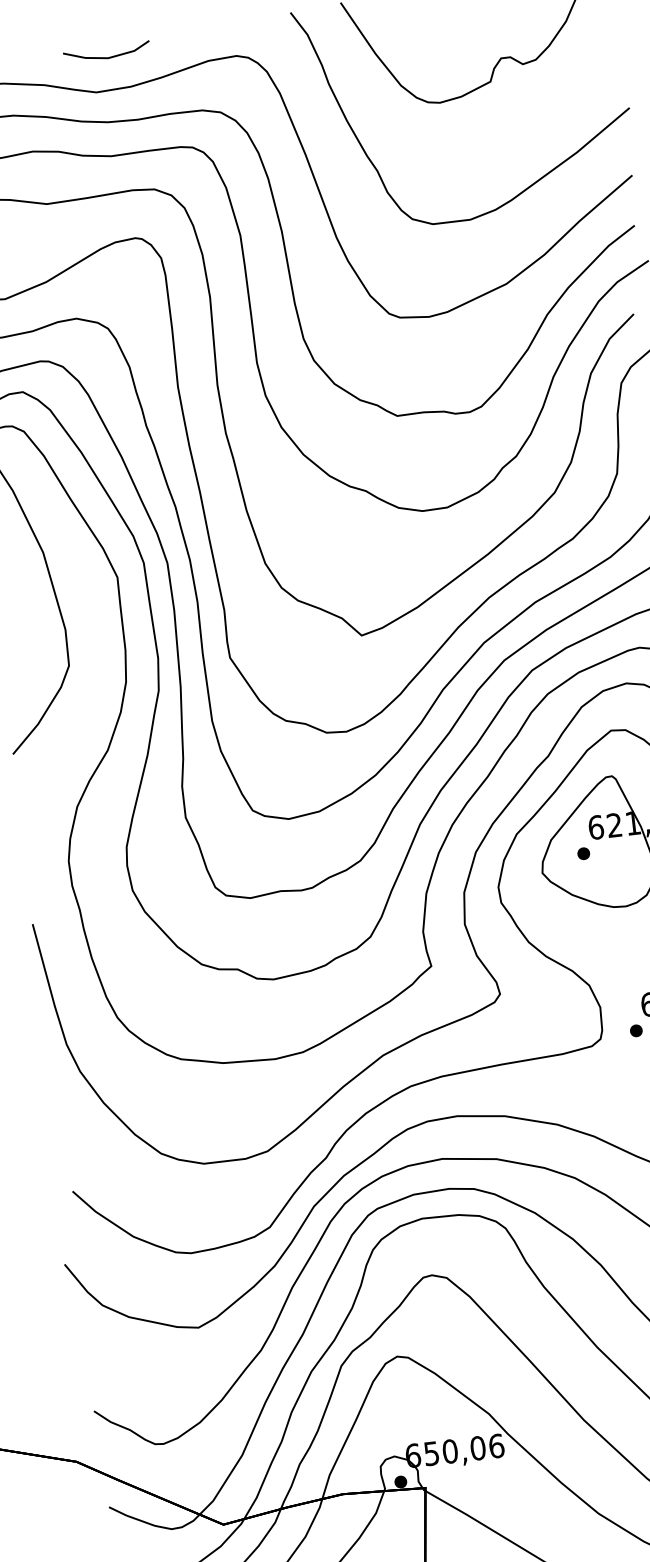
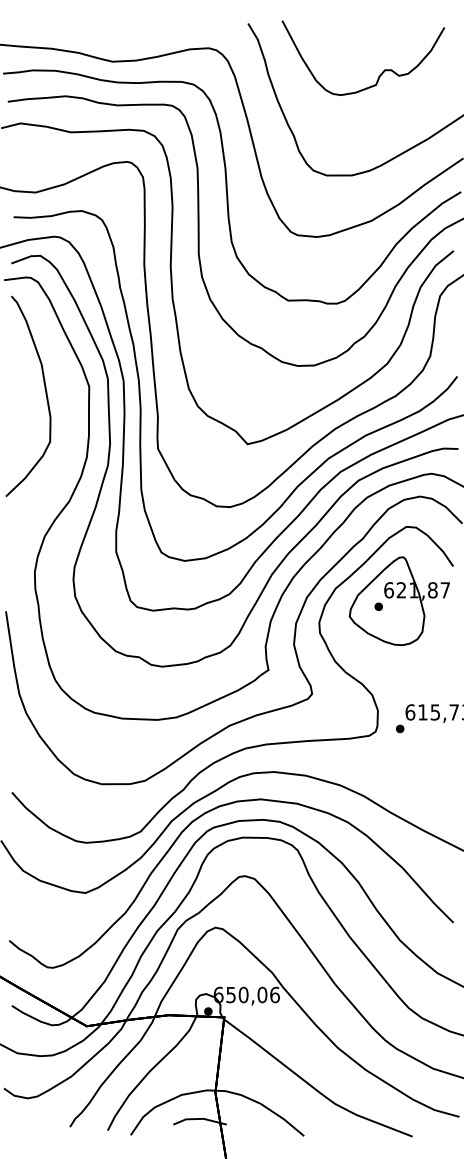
line: (107, 56) -> (122, 38), removed

